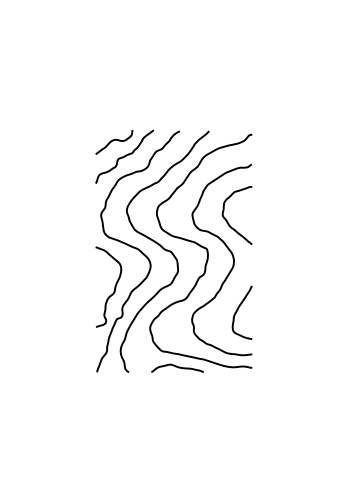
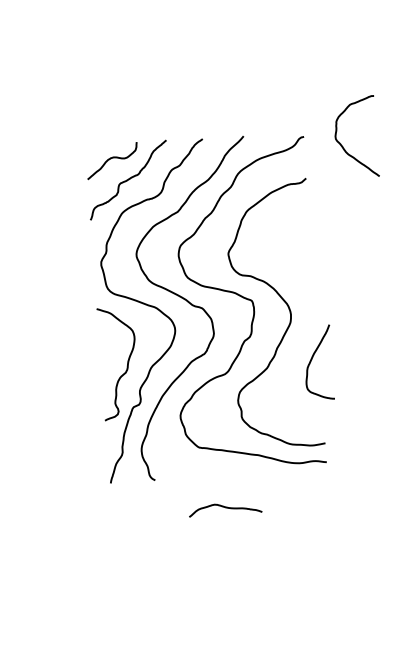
curve: (228, 221) -> (344, 146), moved
curve: (238, 310) -> (313, 360), moved
curve: (177, 367) -> (225, 507), moved

